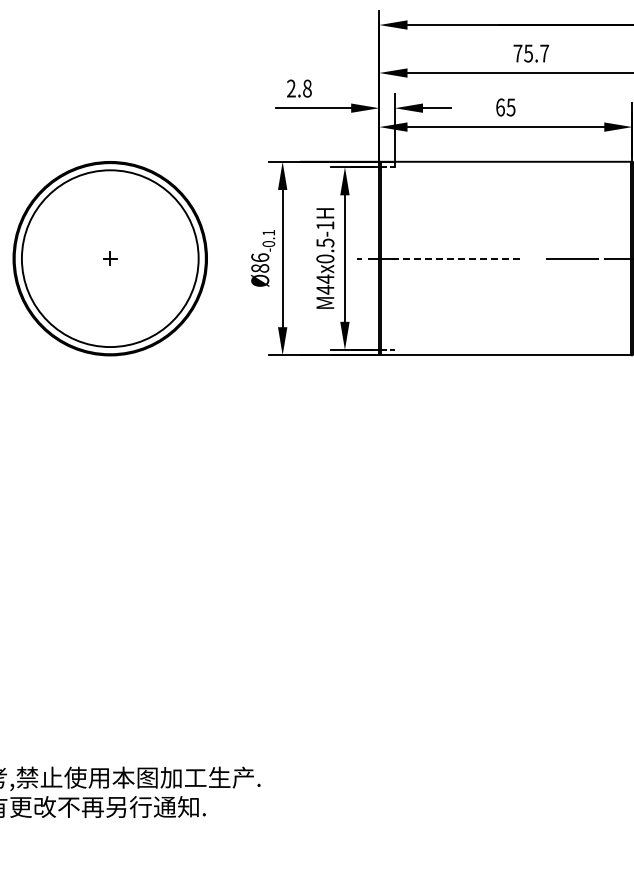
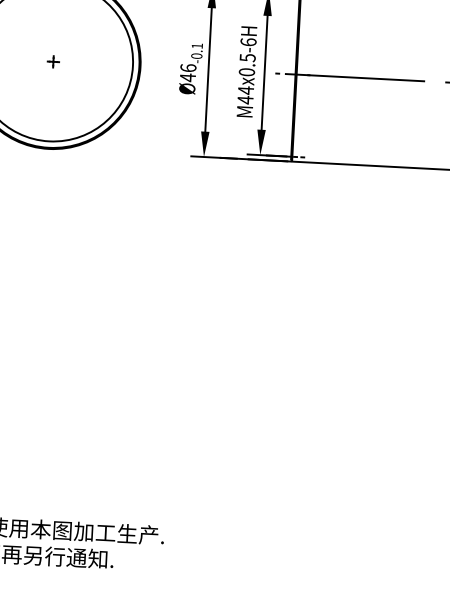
text: (325, 225) -> (248, 42), M44x0.5-1H -> M44x0.5-6H
line: (457, 258) -> (365, 78), dashed -> solid
text: (260, 268) -> (188, 77), Ø86 -> Ø46

